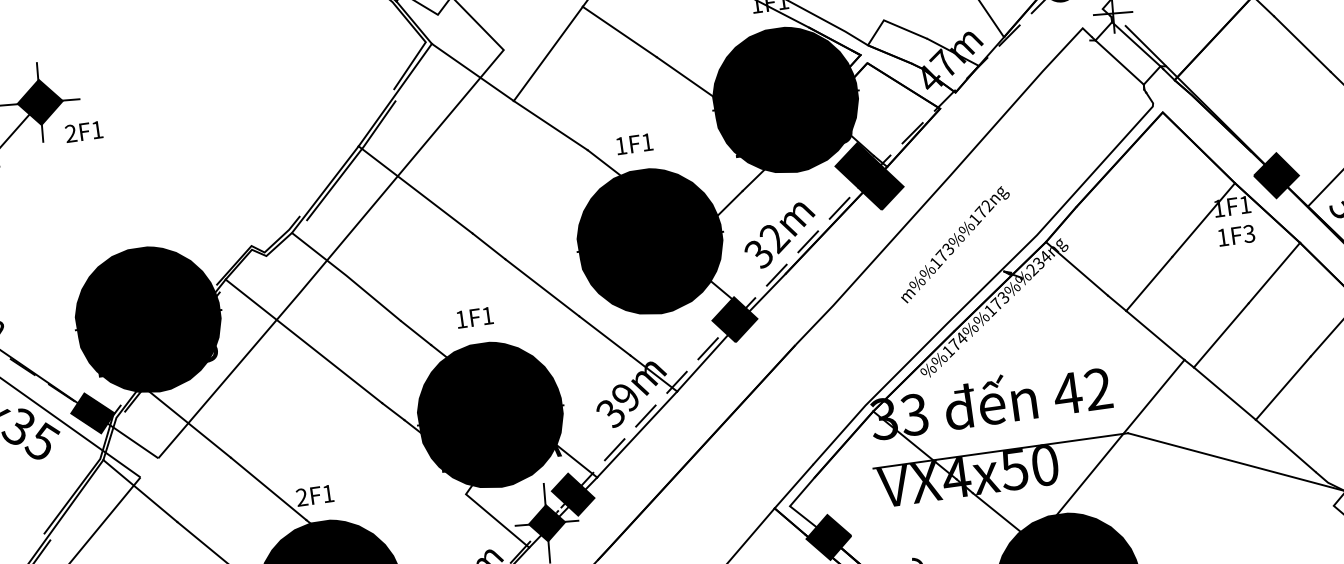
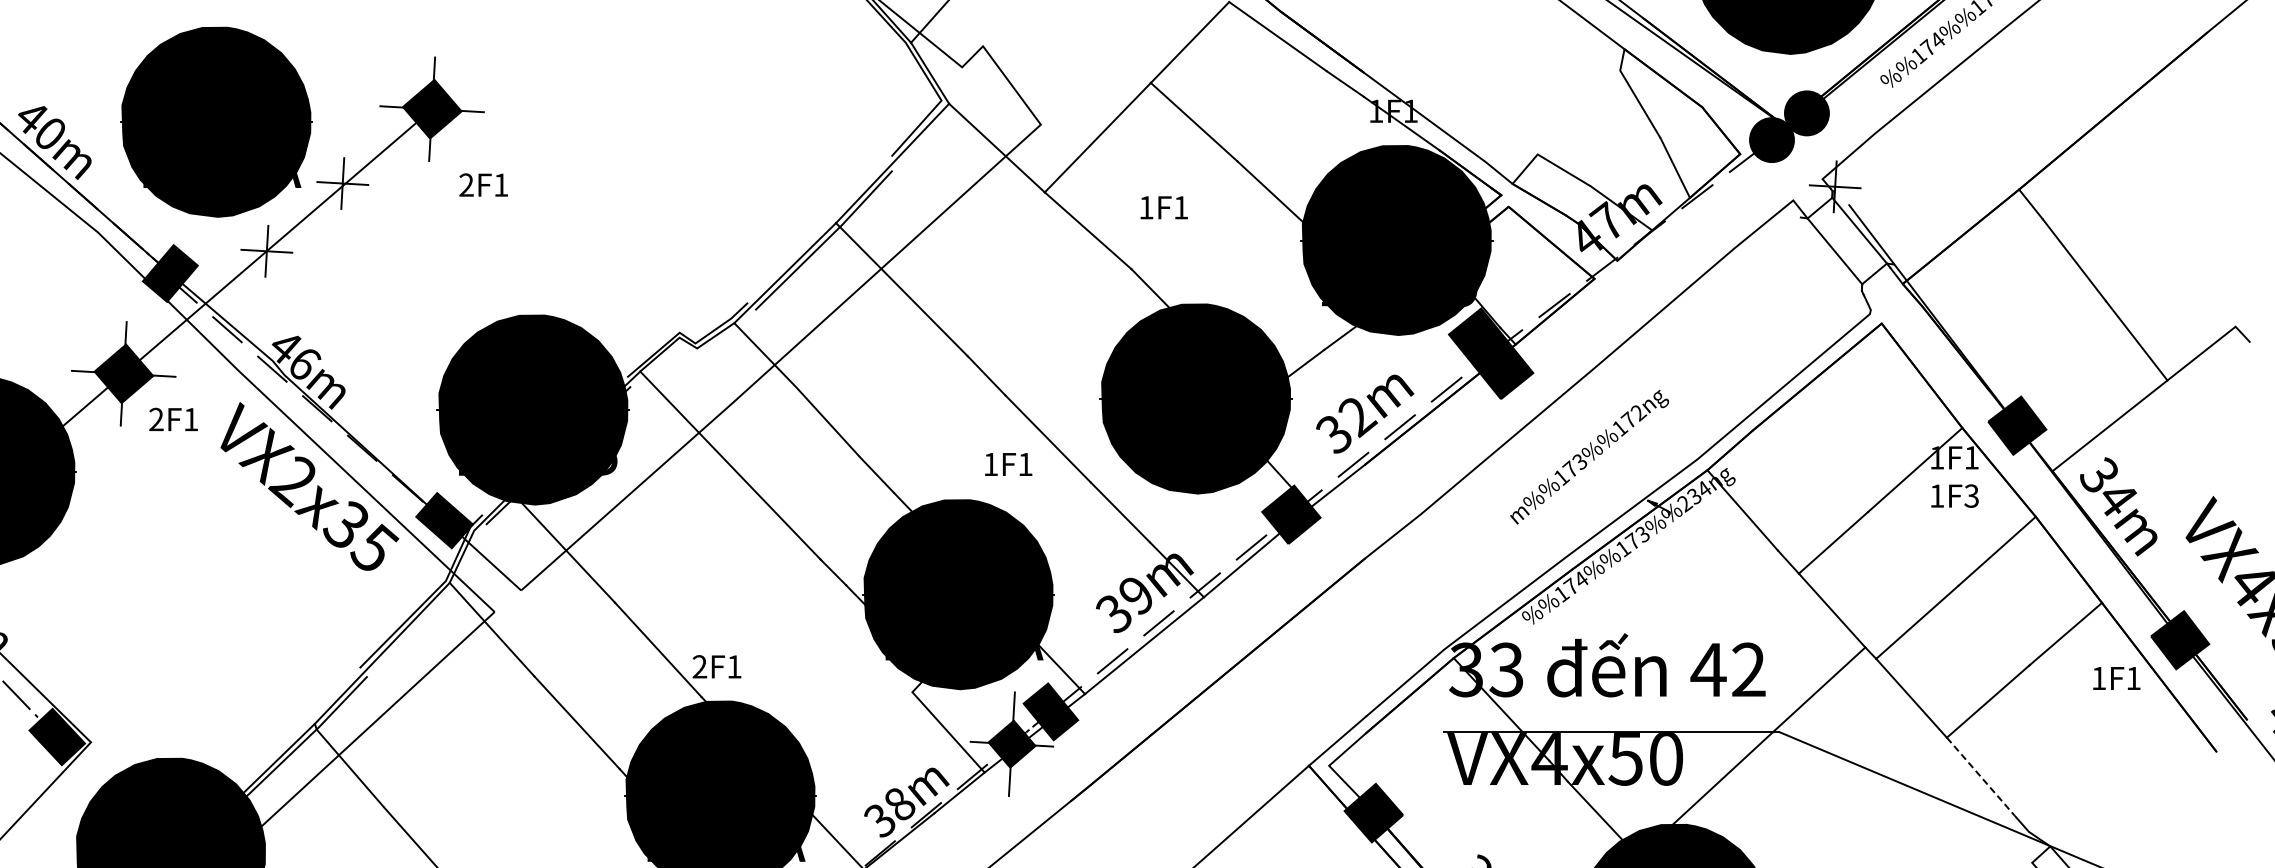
text: (83, 131) -> (483, 184), moved
text: (634, 143) -> (1163, 207), moved
text: (474, 317) -> (1008, 464), moved
line: (1285, 445) -> (1980, 776), solid -> dashed

